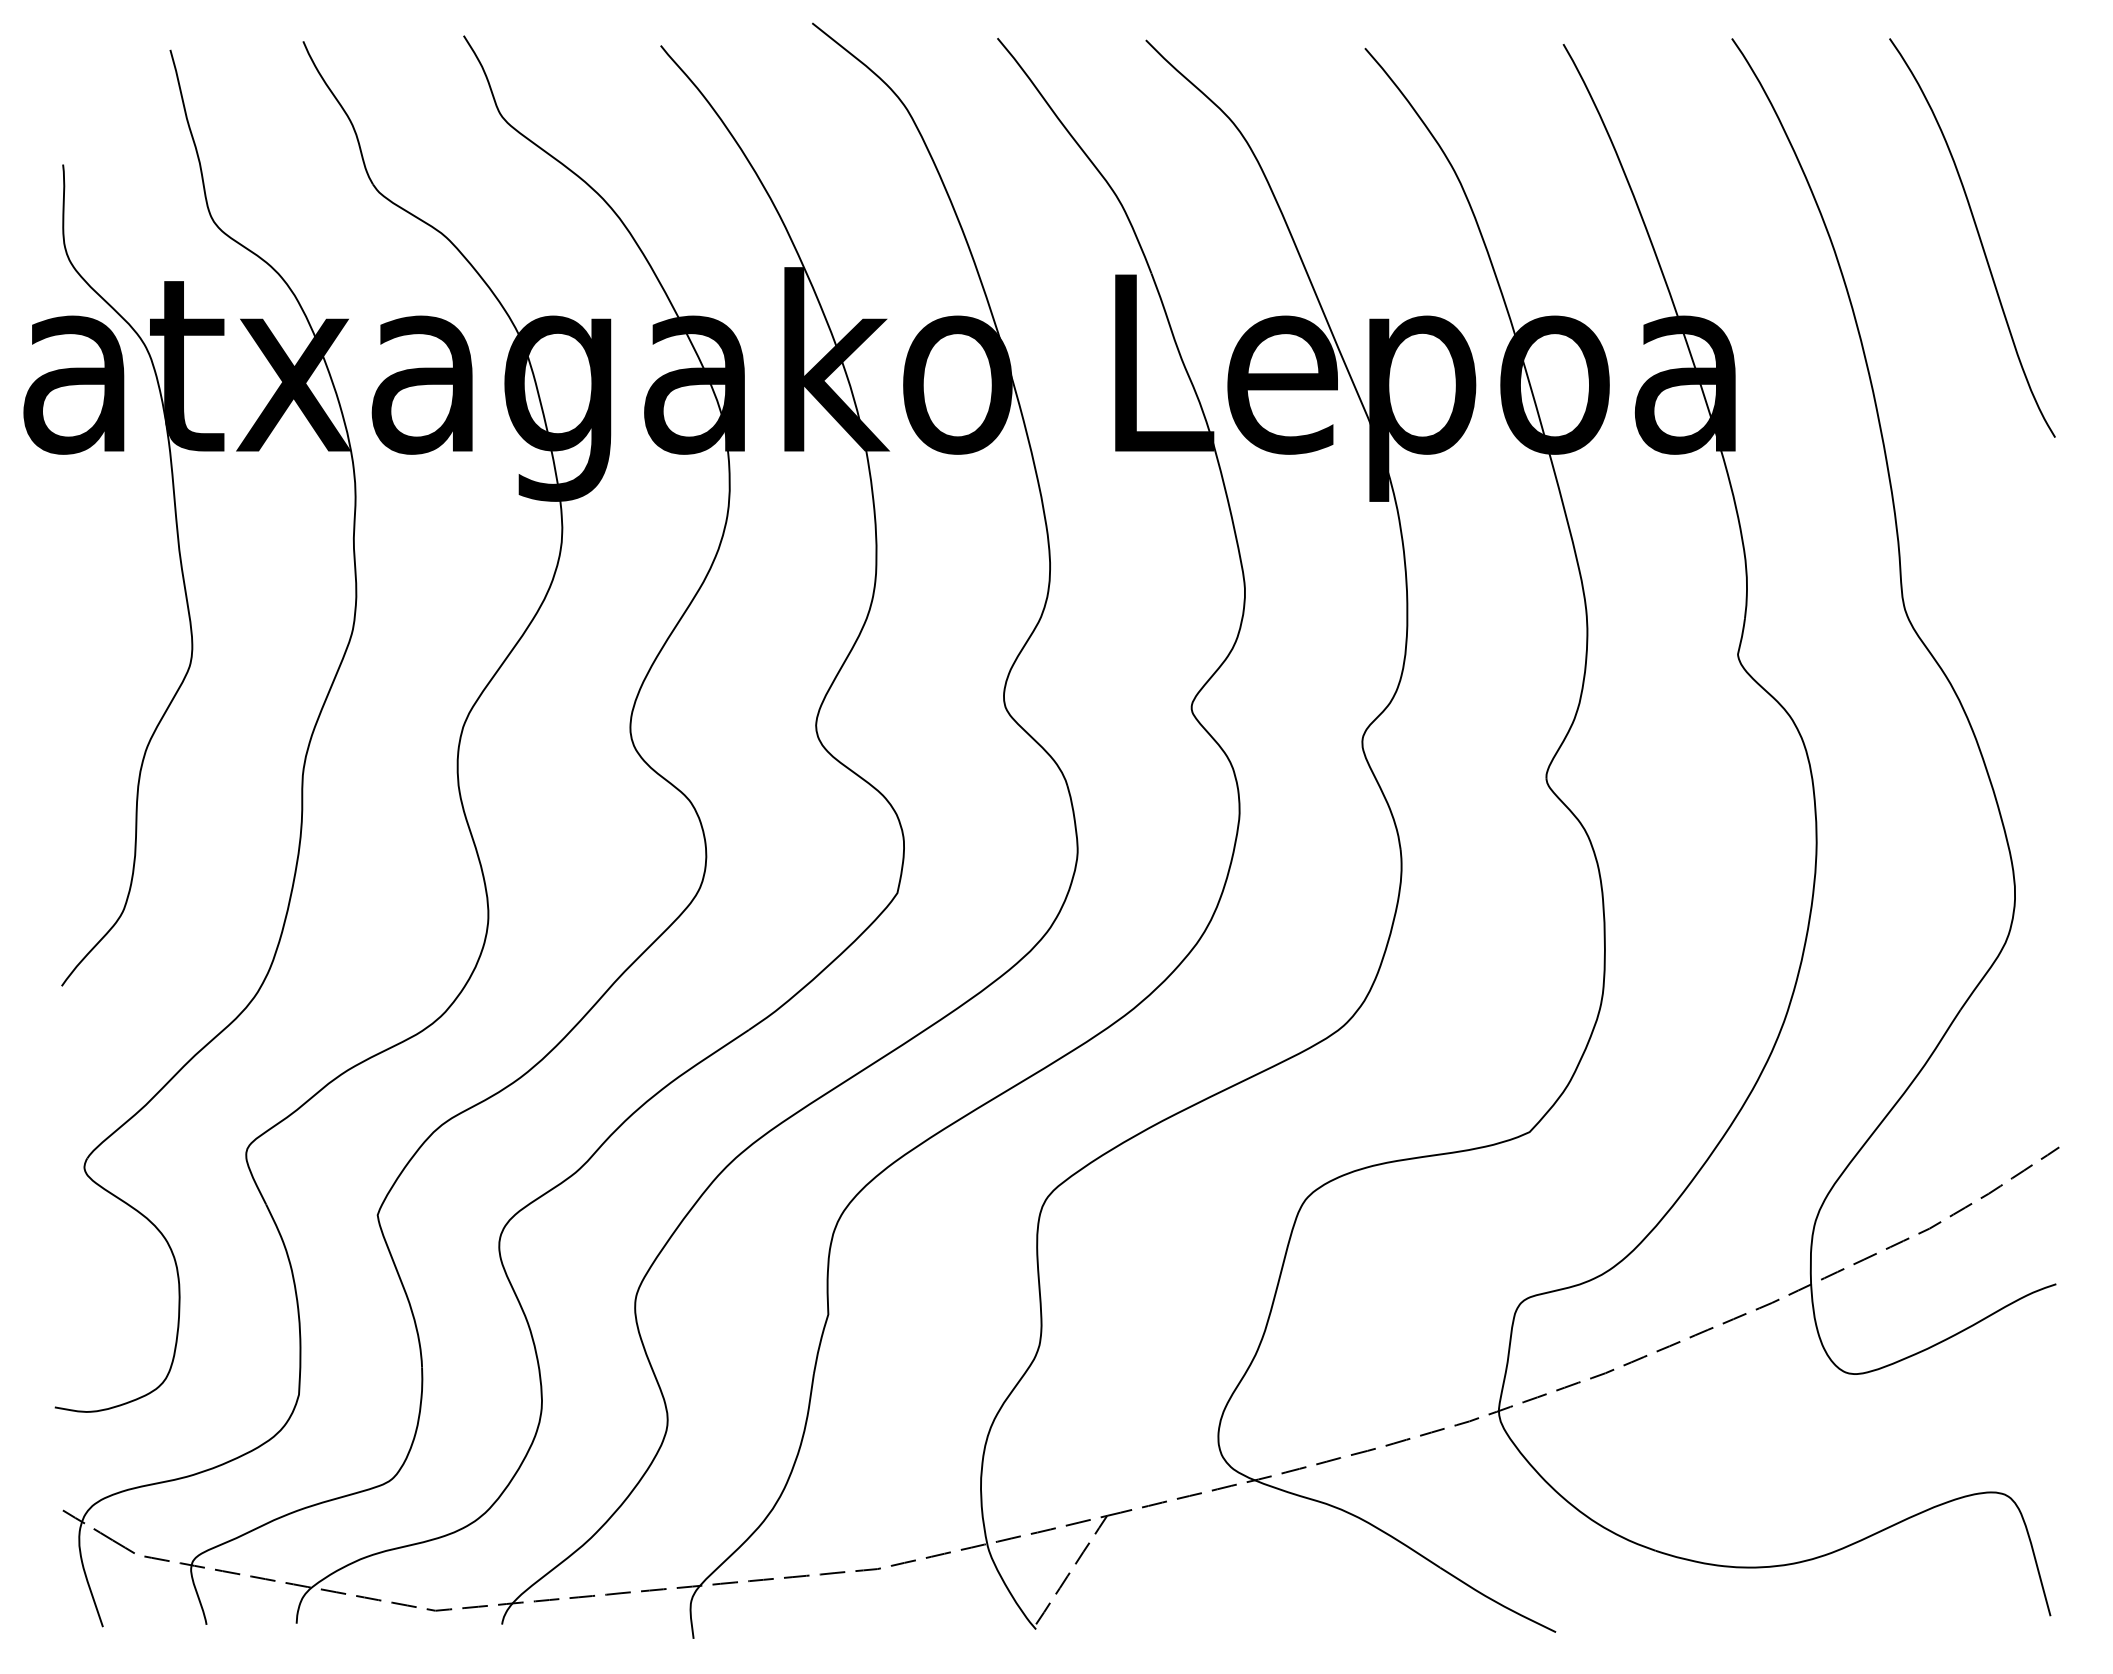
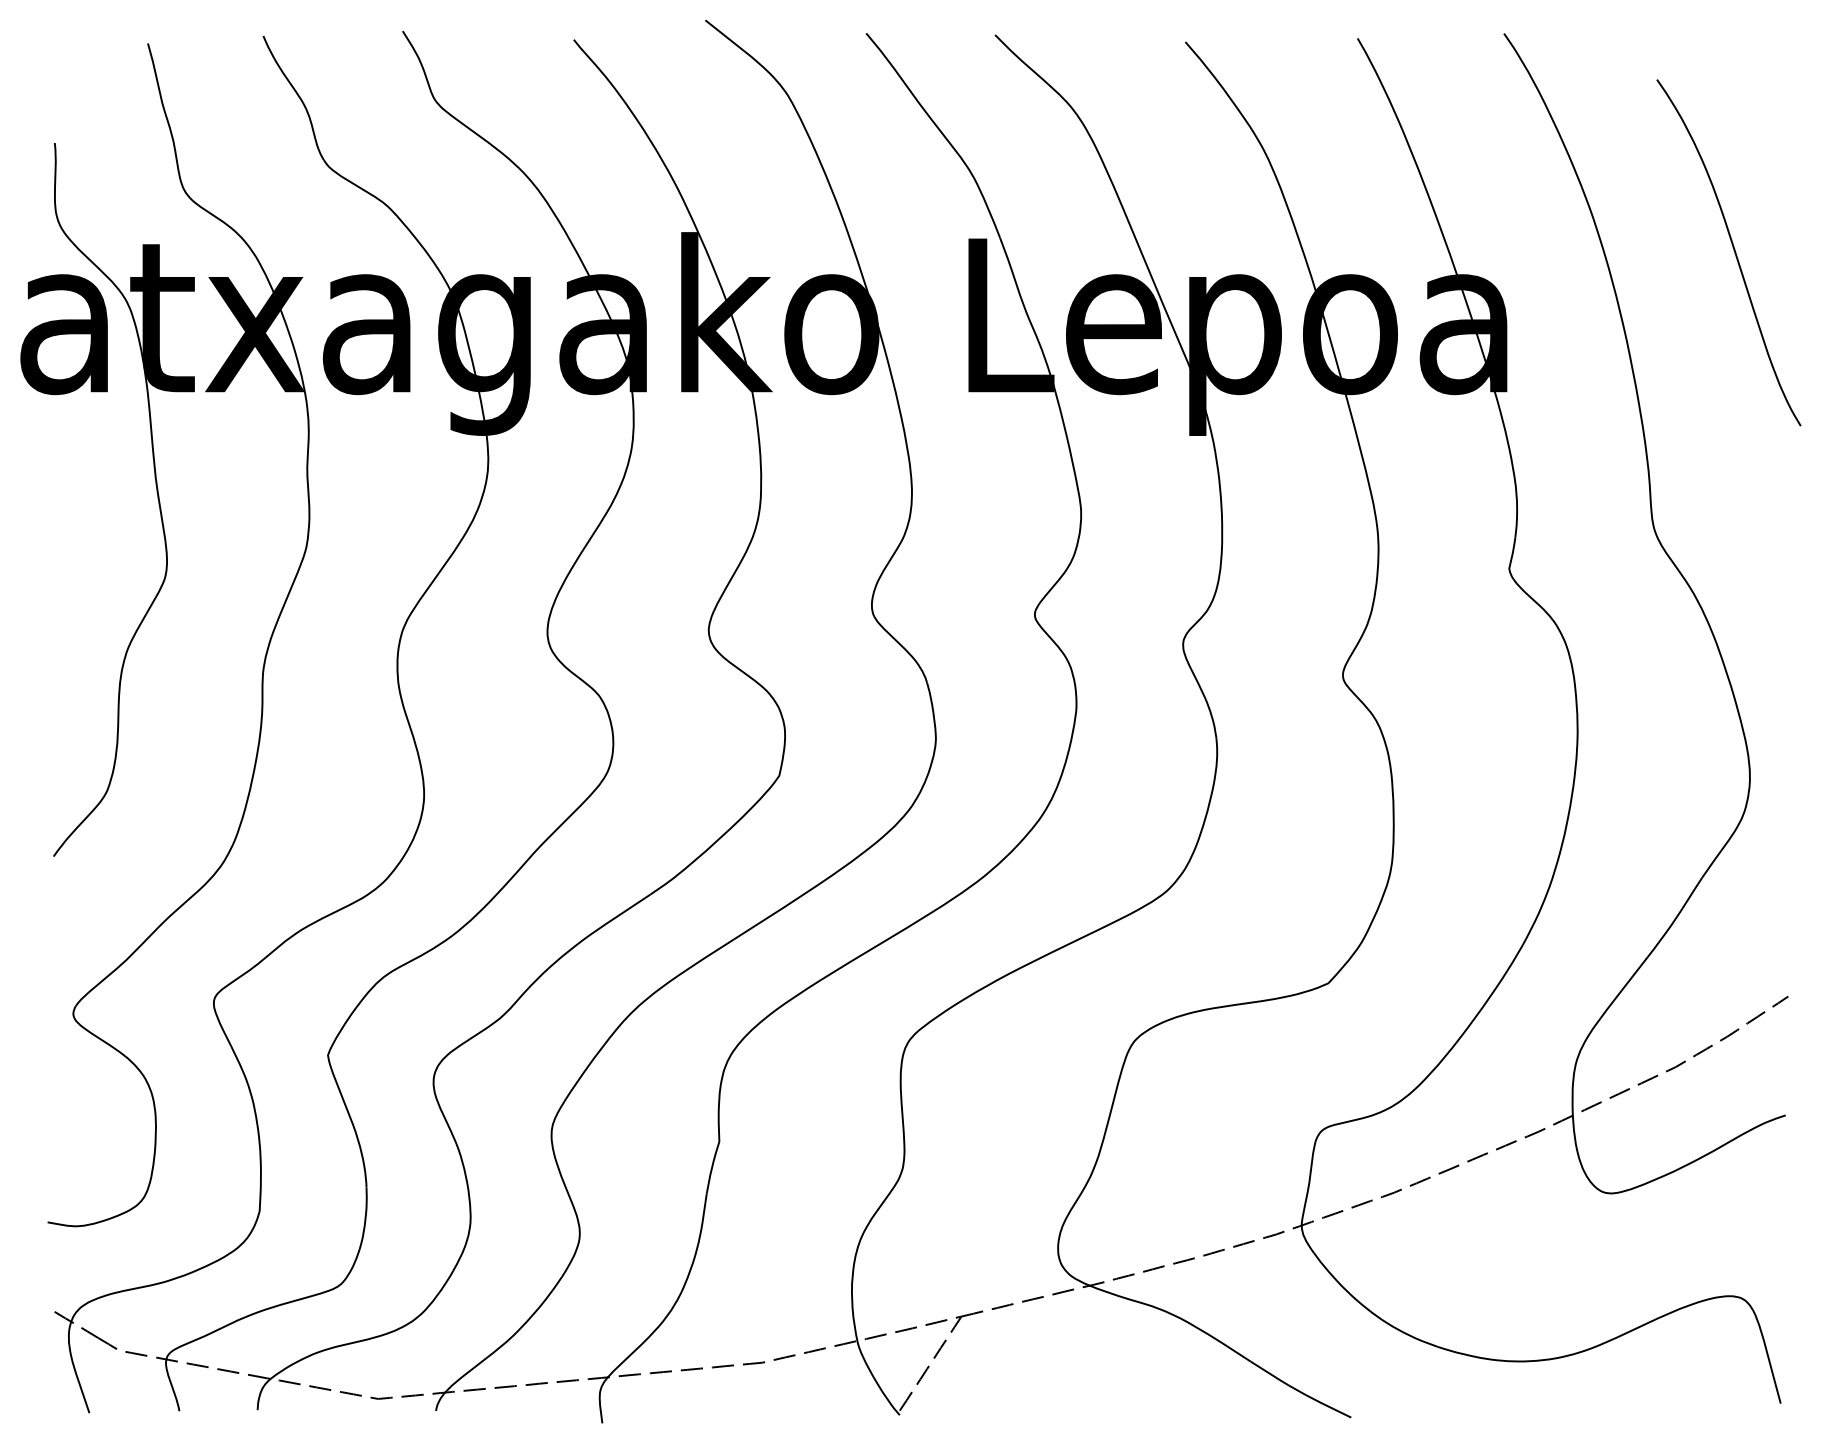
curve: (1977, 235) -> (1733, 250), moved

